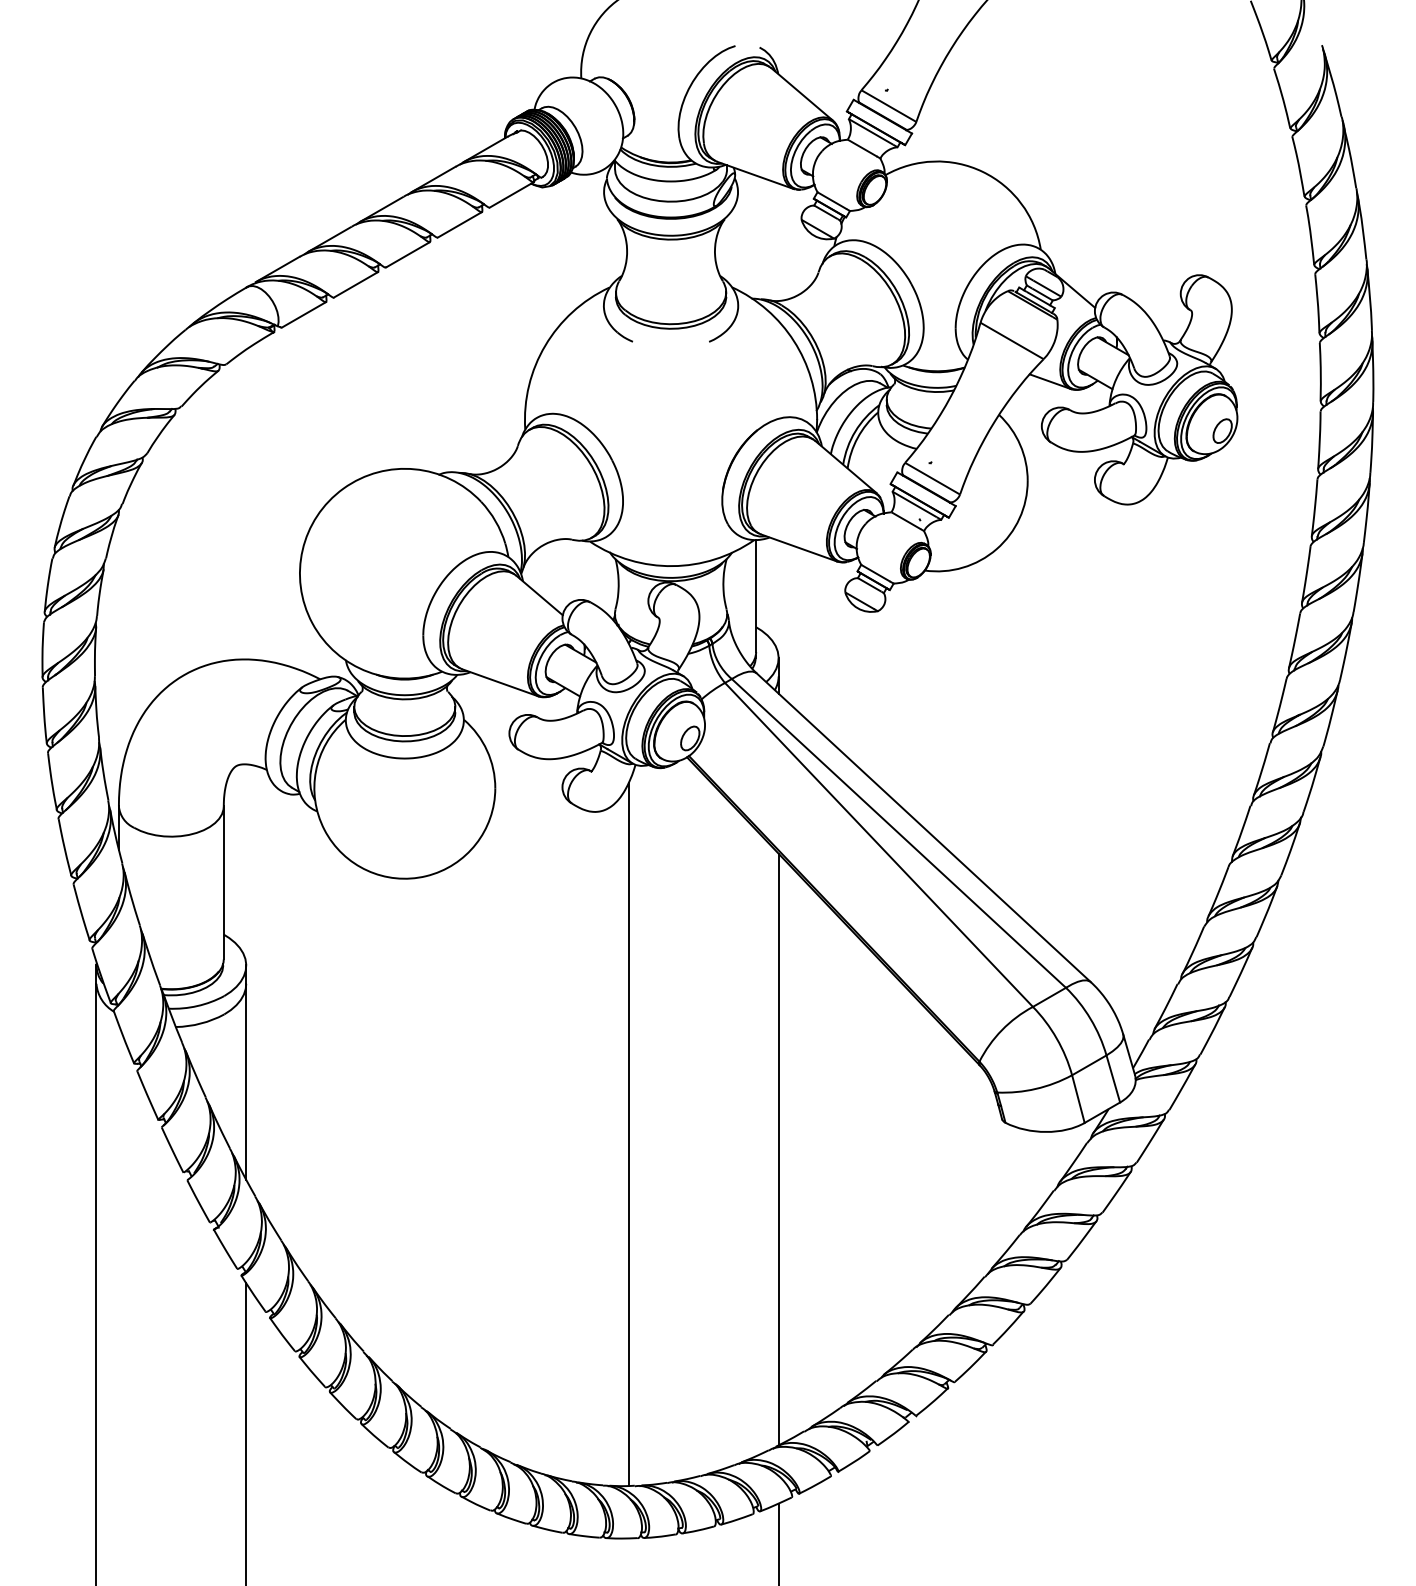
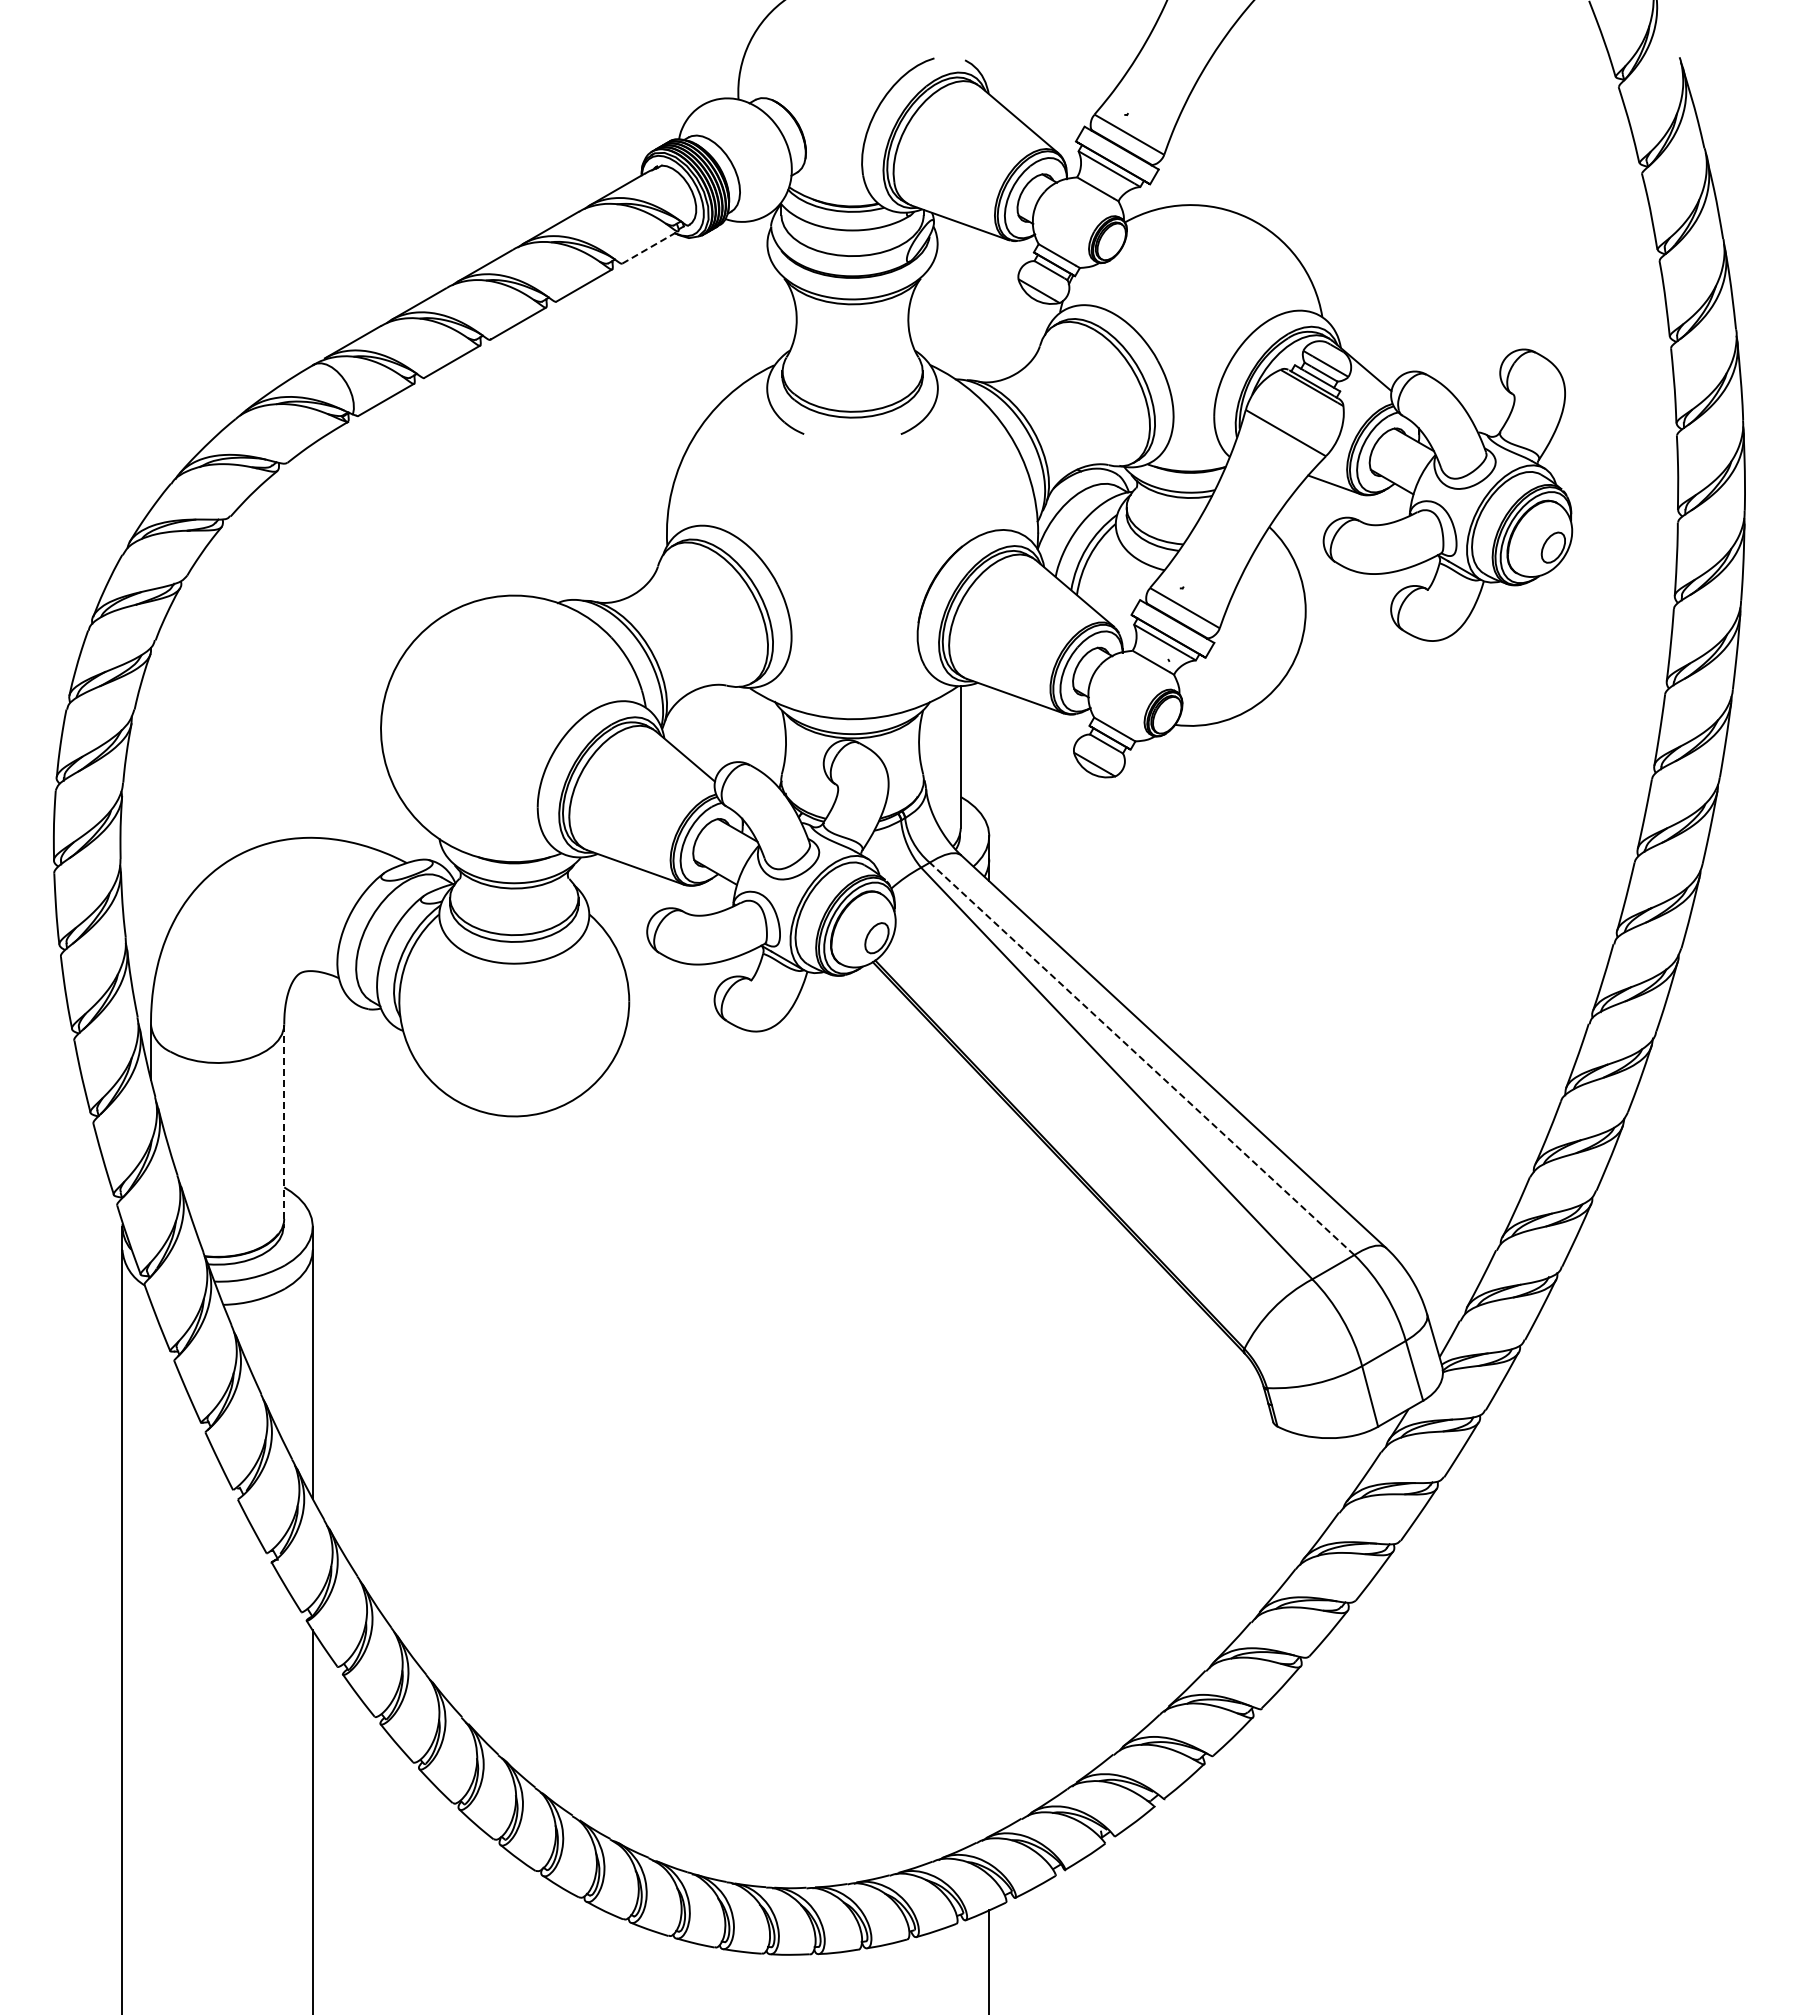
line: (512, 194) -> (650, 247), solid -> dashed
line: (898, 833) -> (1141, 1058), solid -> dashed
line: (223, 882) -> (284, 1121), solid -> dashed
line: (628, 1134) -> (798, 1441), removed
line: (778, 1149) -> (989, 1460), removed

